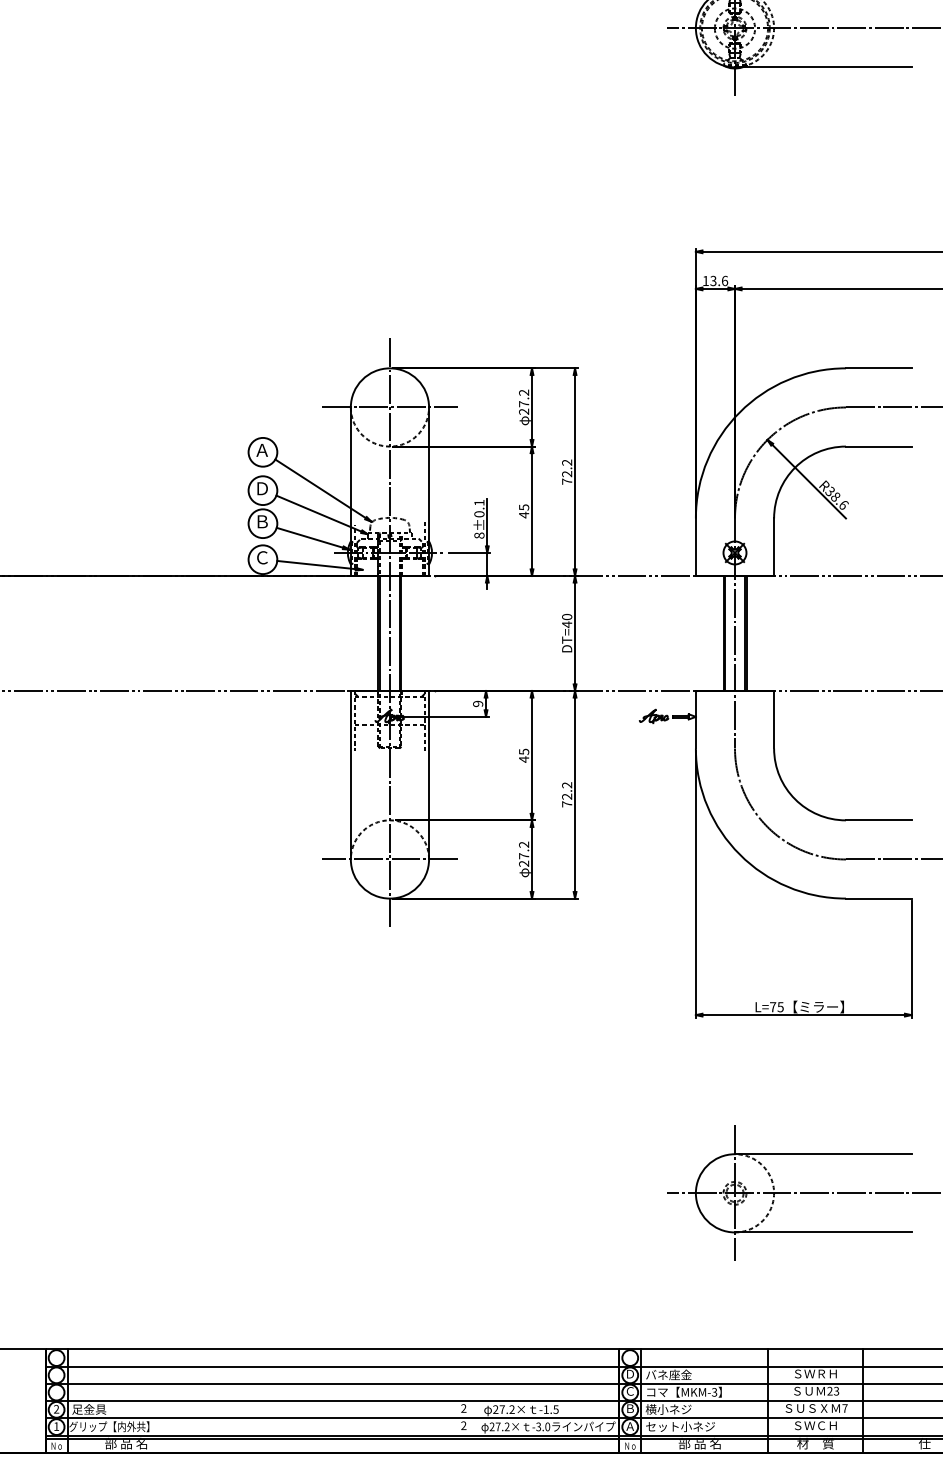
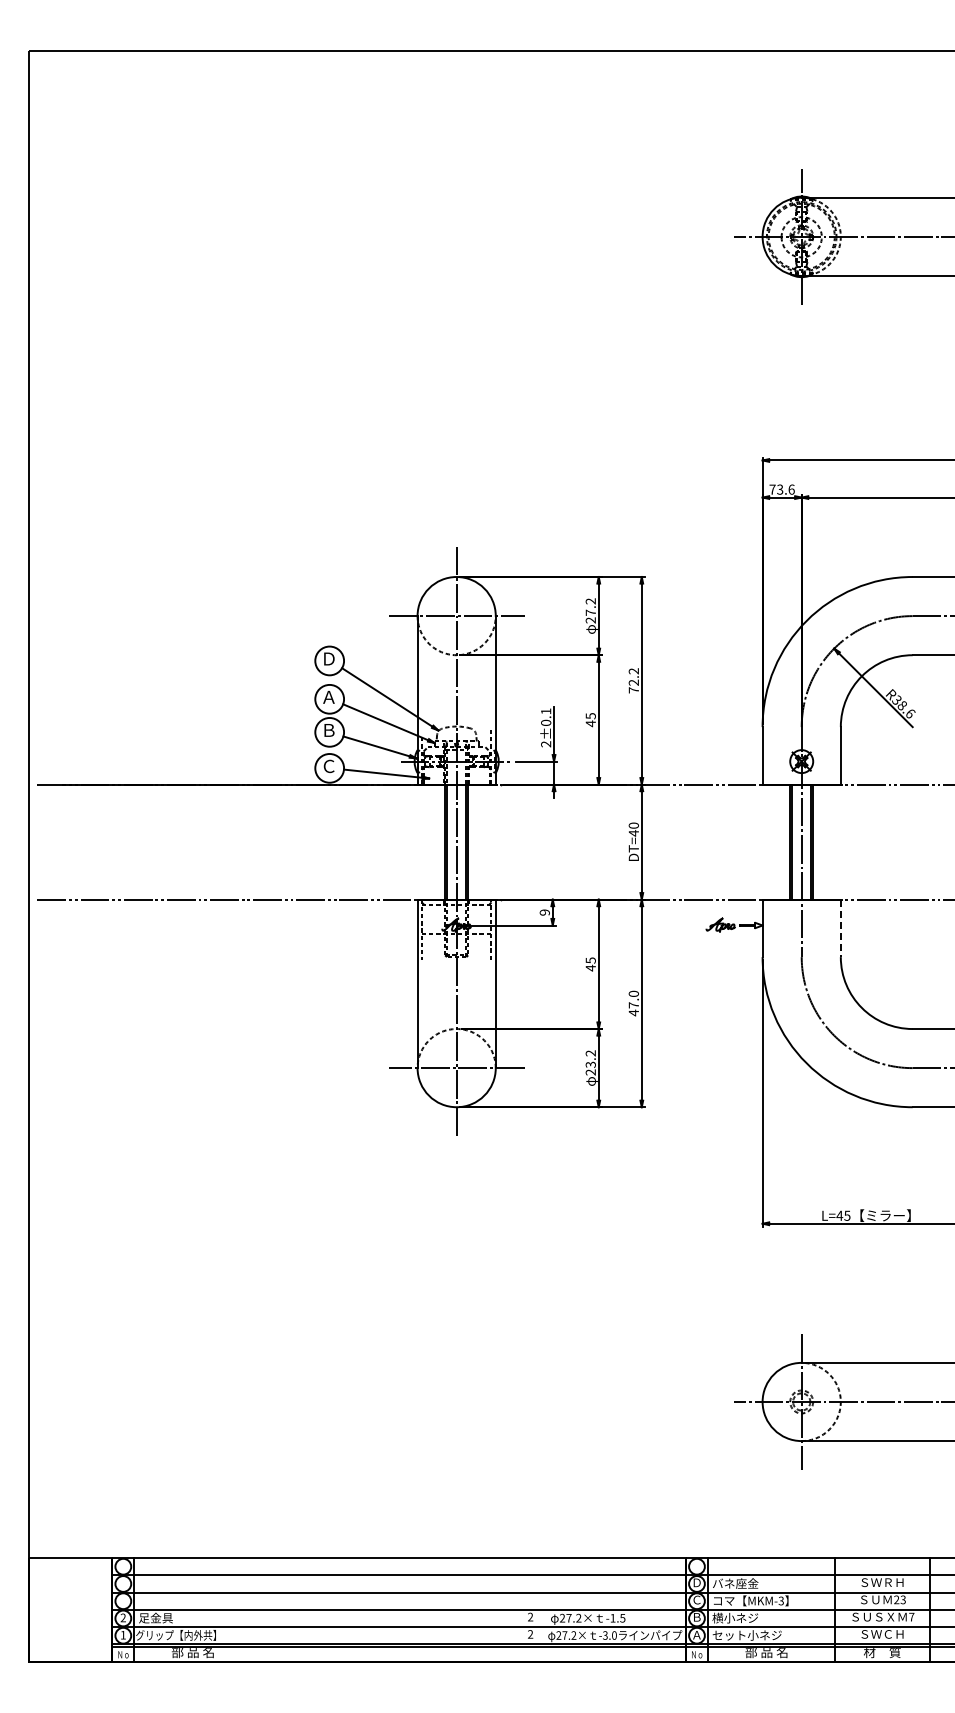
text: (705, 280) -> (772, 489), 13.6 -> 73.6
text: (261, 449) -> (328, 658), Ａ -> Ｄ
text: (261, 487) -> (328, 696), Ｄ -> Ａ
text: (479, 535) -> (546, 744), 8±0.1 -> 2±0.1
line: (773, 719) -> (840, 928), solid -> dashed
text: (566, 794) -> (633, 1003), 72.2 -> 47.0
text: (523, 855) -> (590, 1064), 27.2 -> 23.2
text: (772, 1006) -> (839, 1215), L=75 -> L=45

